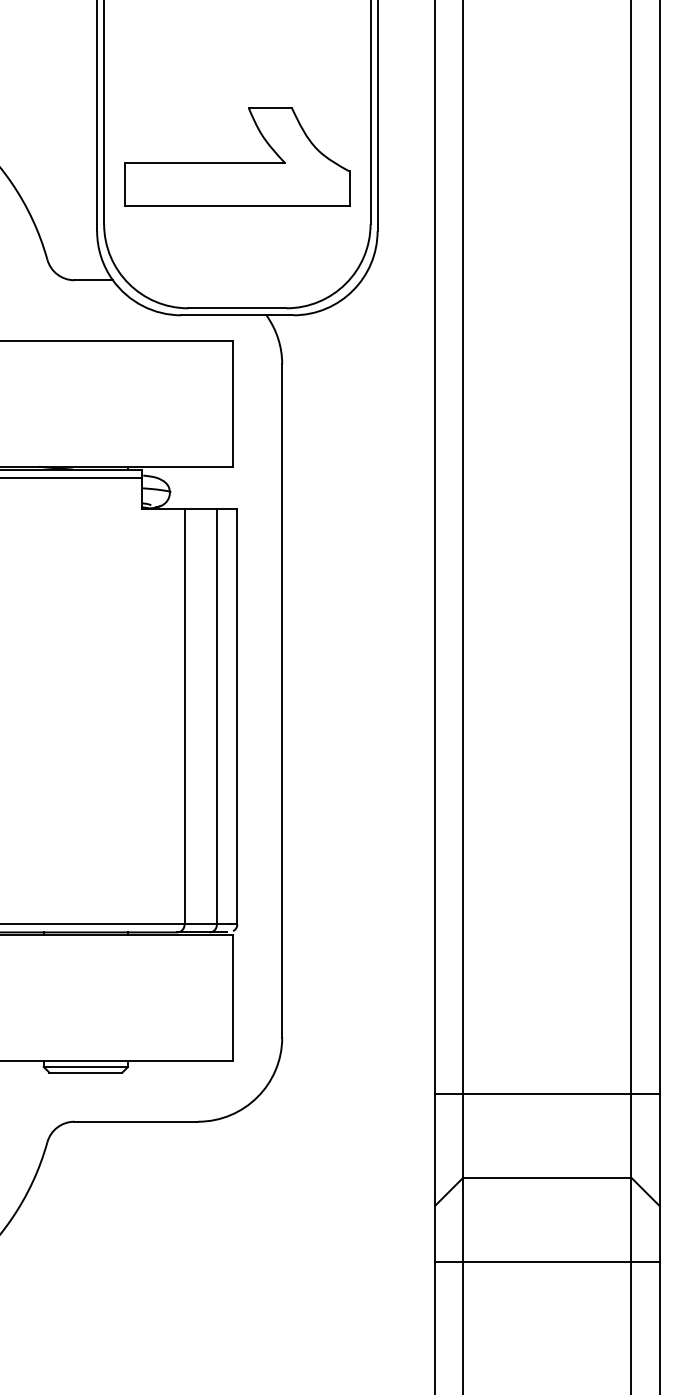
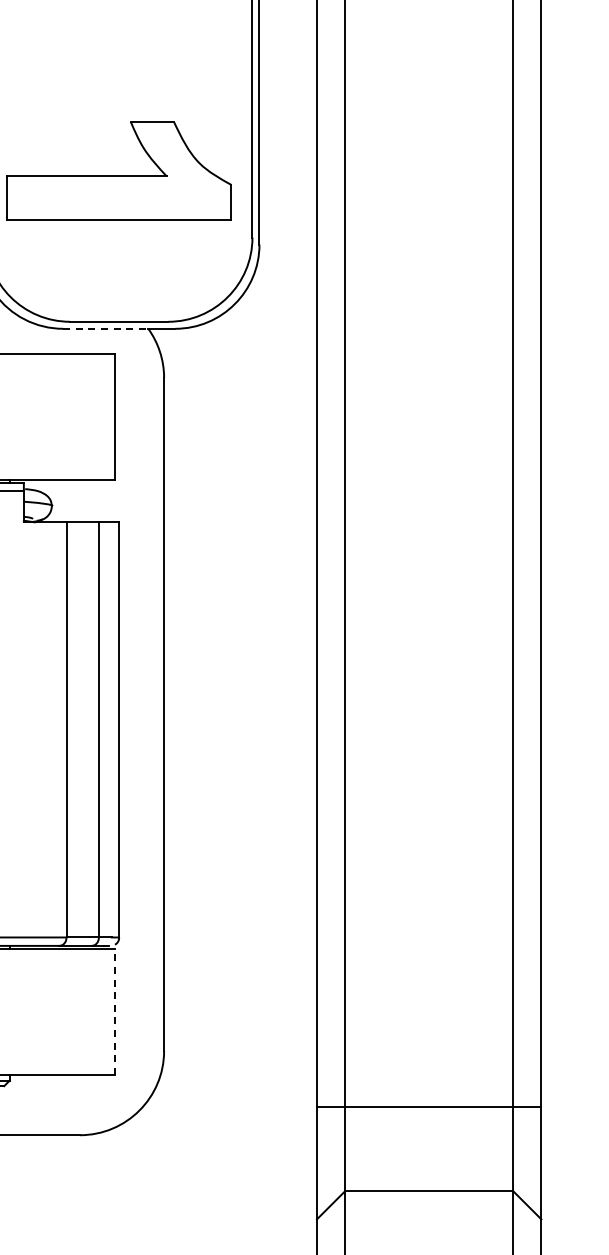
line: (223, 315) -> (105, 328), solid -> dashed
line: (233, 997) -> (115, 1010), solid -> dashed

